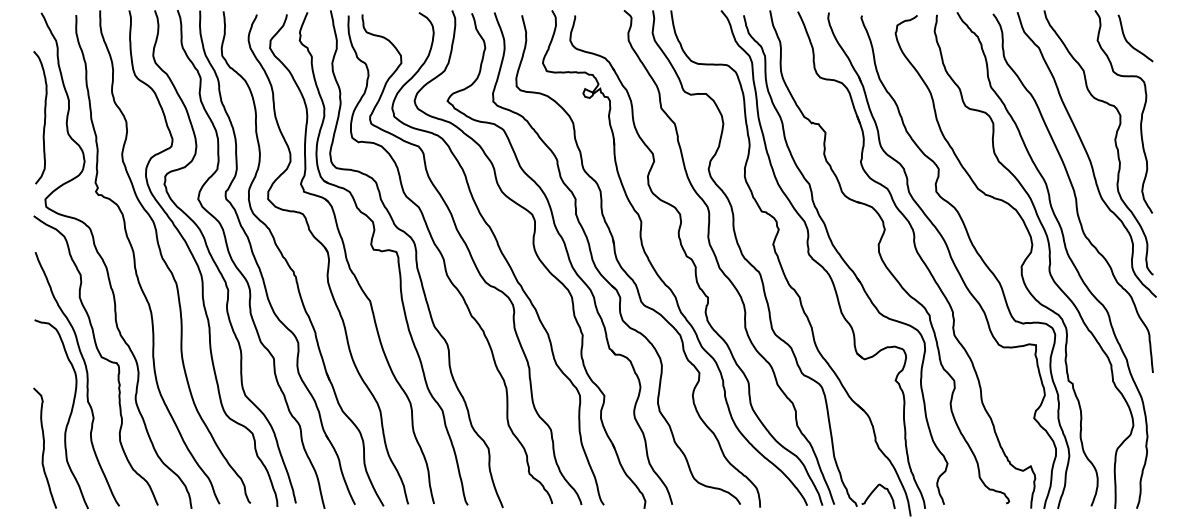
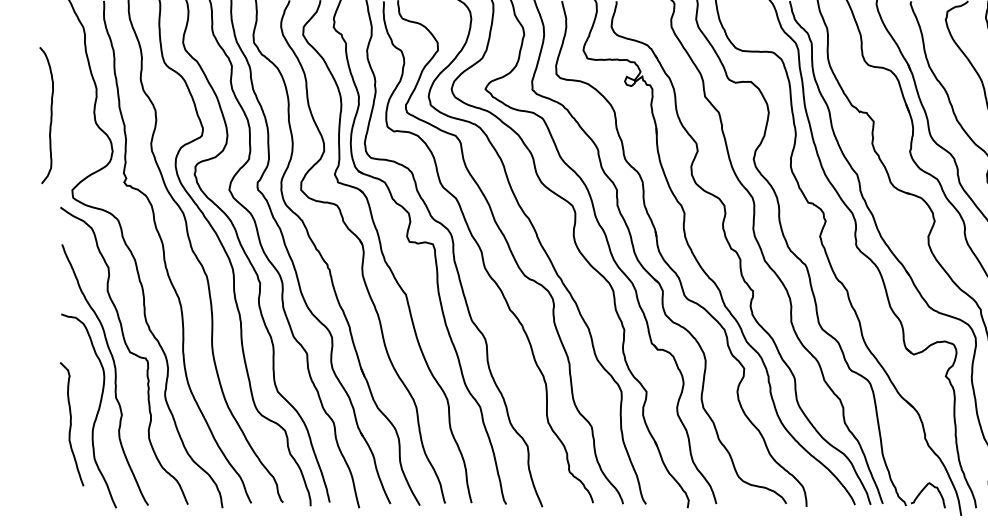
curve: (44, 117) -> (50, 115), moved
curve: (44, 447) -> (71, 423), moved

